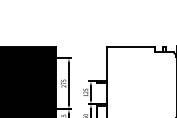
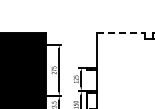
line: (131, 46) -> (121, 33), solid -> dashed

